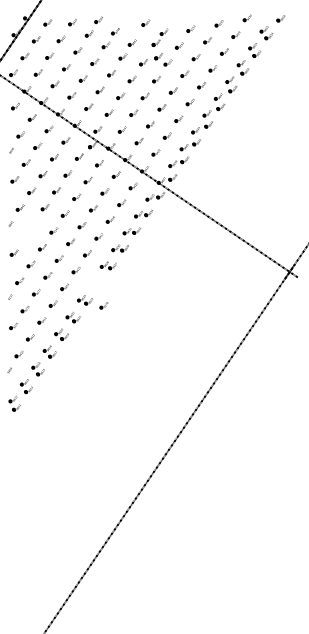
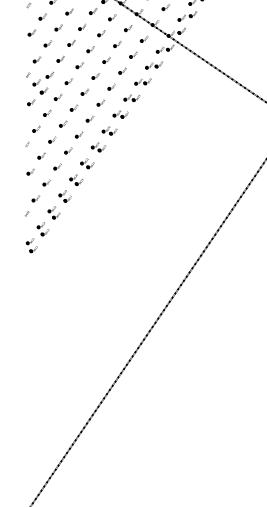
part: (26, 232) -> (43, 82), added
part: (96, 282) -> (109, 130), added
part: (103, 305) -> (116, 152), removed

